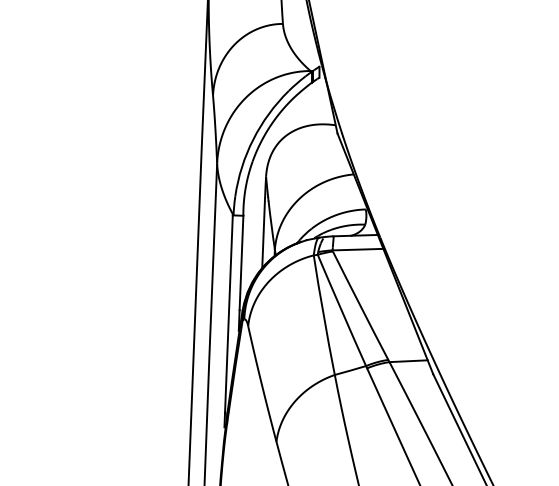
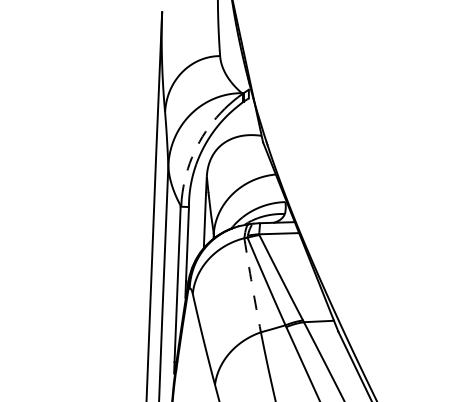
arc: (252, 138) -> (196, 146), solid -> dashed
arc: (324, 315) -> (252, 285), solid -> dashed

